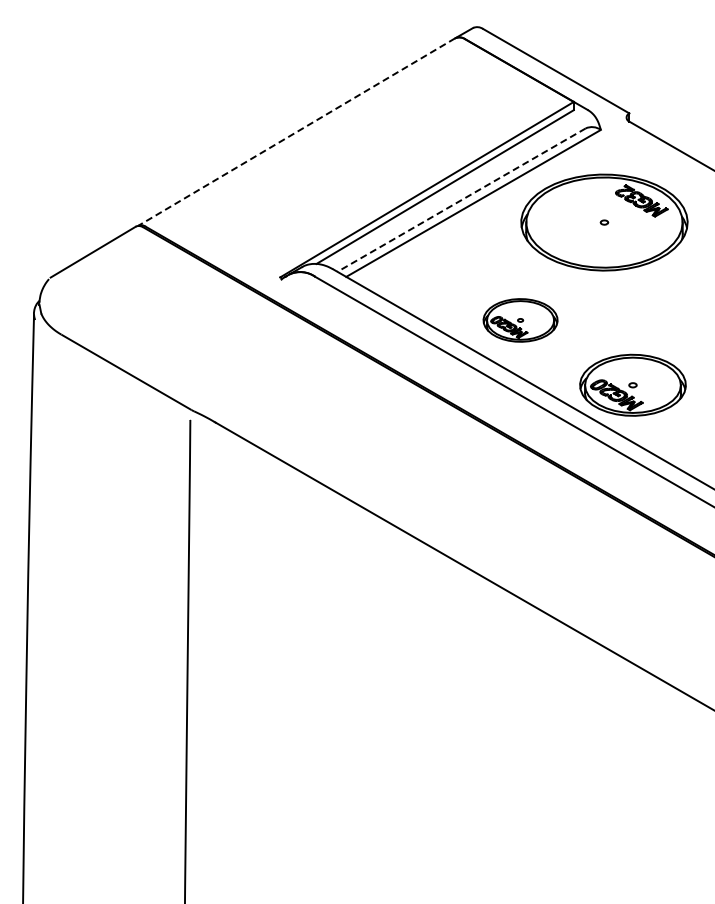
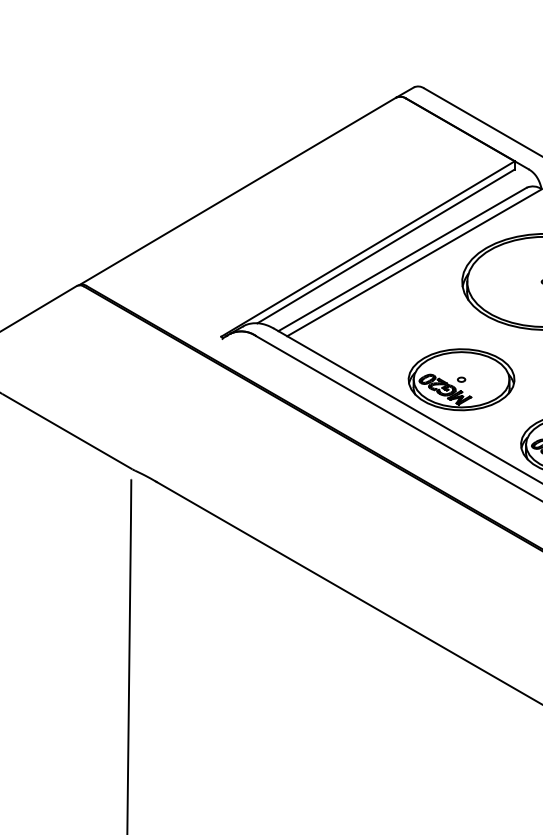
line: (296, 132) -> (237, 191), dashed -> solid
line: (461, 200) -> (402, 259), dashed -> solid
part: (520, 320) -> (461, 379), size x1.43

